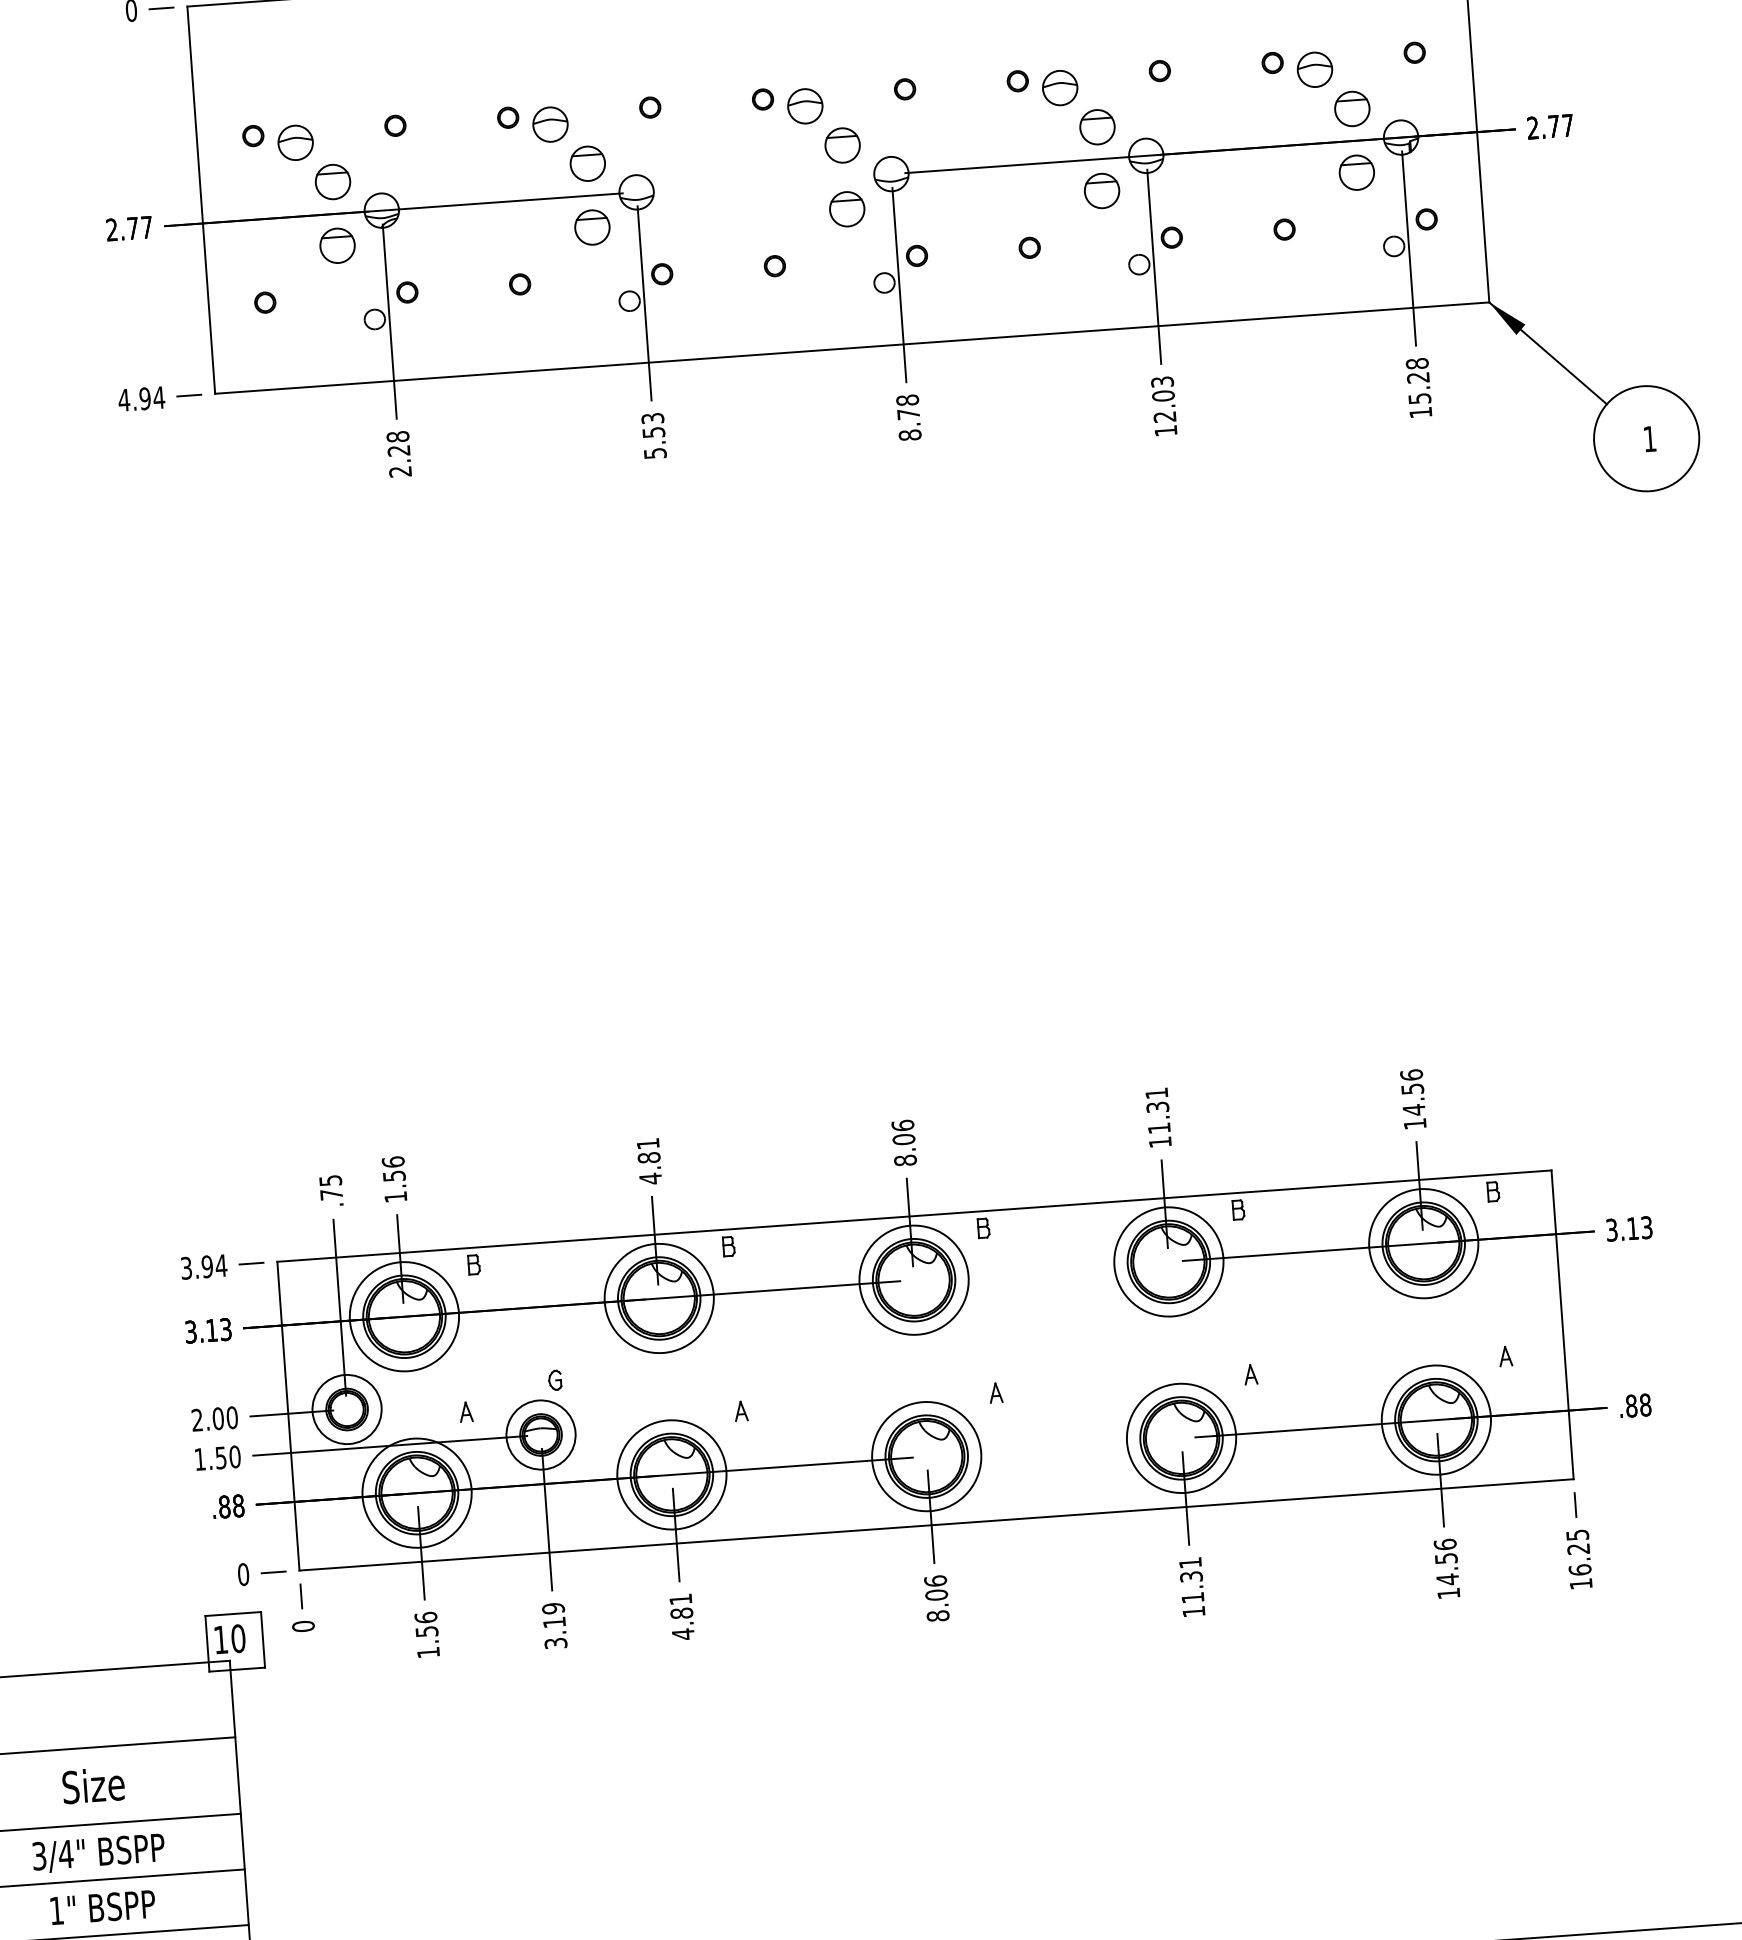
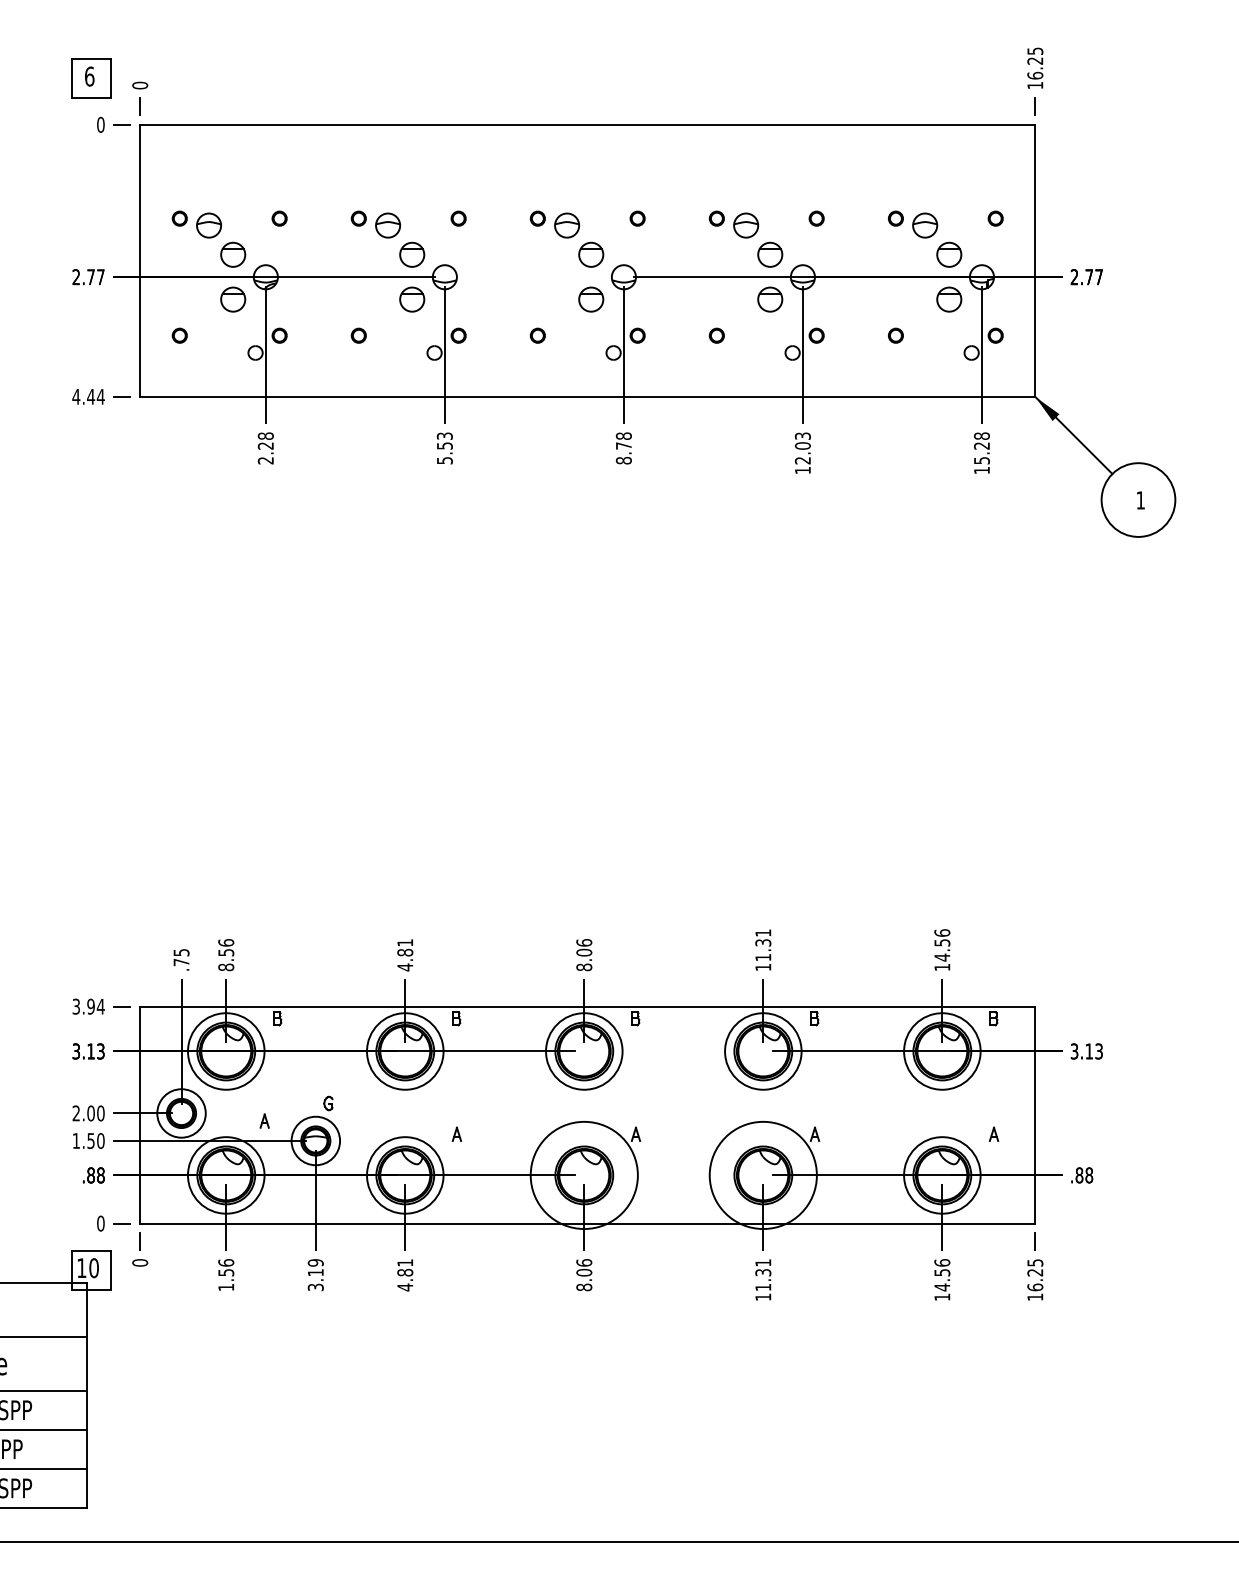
text: (145, 398) -> (91, 396), 4.94 -> 4.44
text: (396, 1197) -> (226, 967), 1.56 -> 8.56
circle: (1181, 1438) -> (763, 1175), size x1.4
circle: (927, 1456) -> (584, 1175), size x1.4

